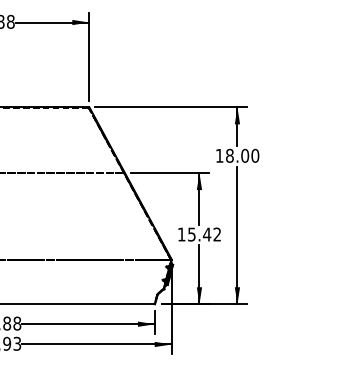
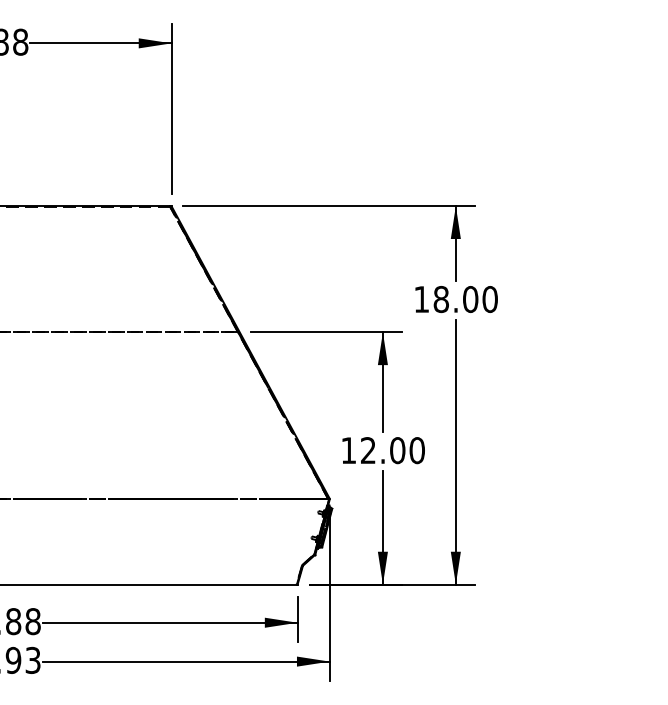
text: (204, 234) -> (392, 450), 15.42 -> 12.00

